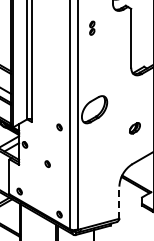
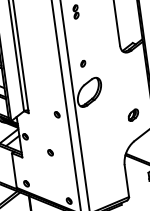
part: (92, 80) -> (83, 63), added
part: (134, 128) -> (133, 115), moved
line: (119, 202) -> (126, 180), dashed -> solid

